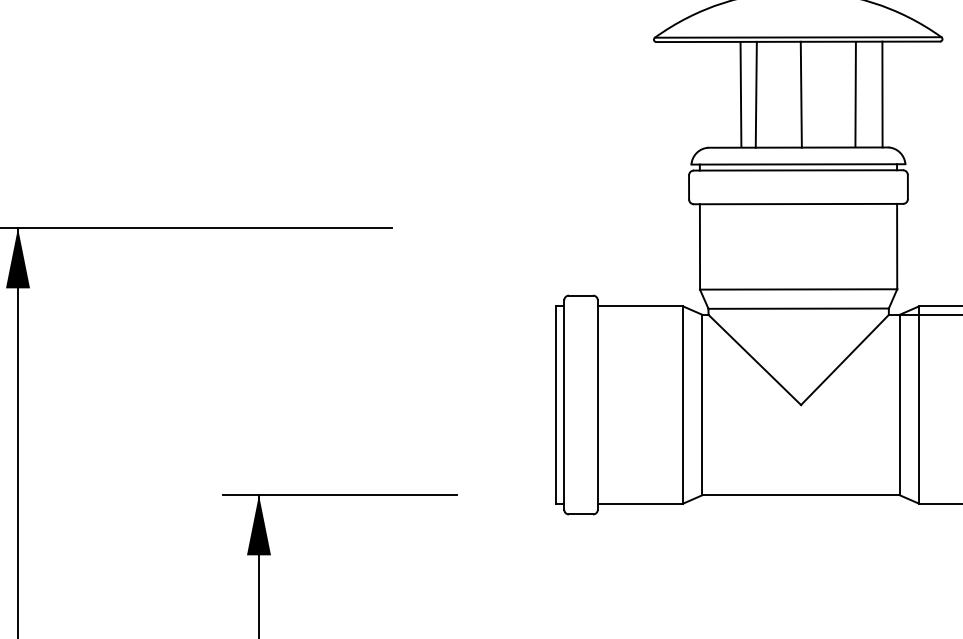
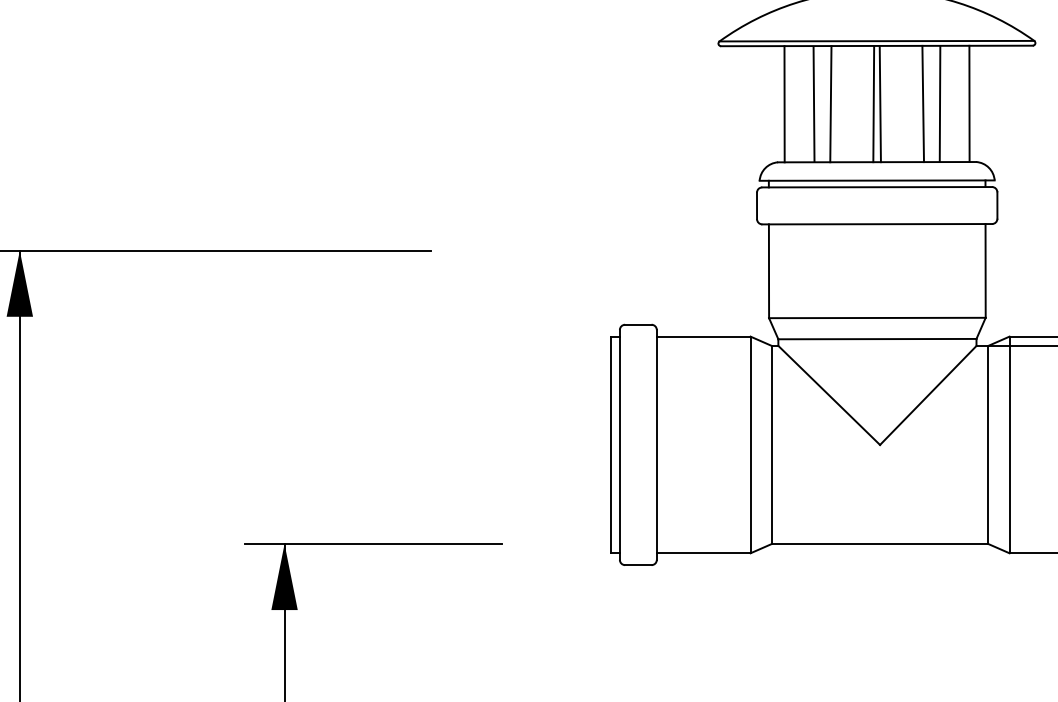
line: (795, 94) -> (873, 103), added
line: (840, 94) -> (923, 103), added
line: (714, 95) -> (784, 104), added

